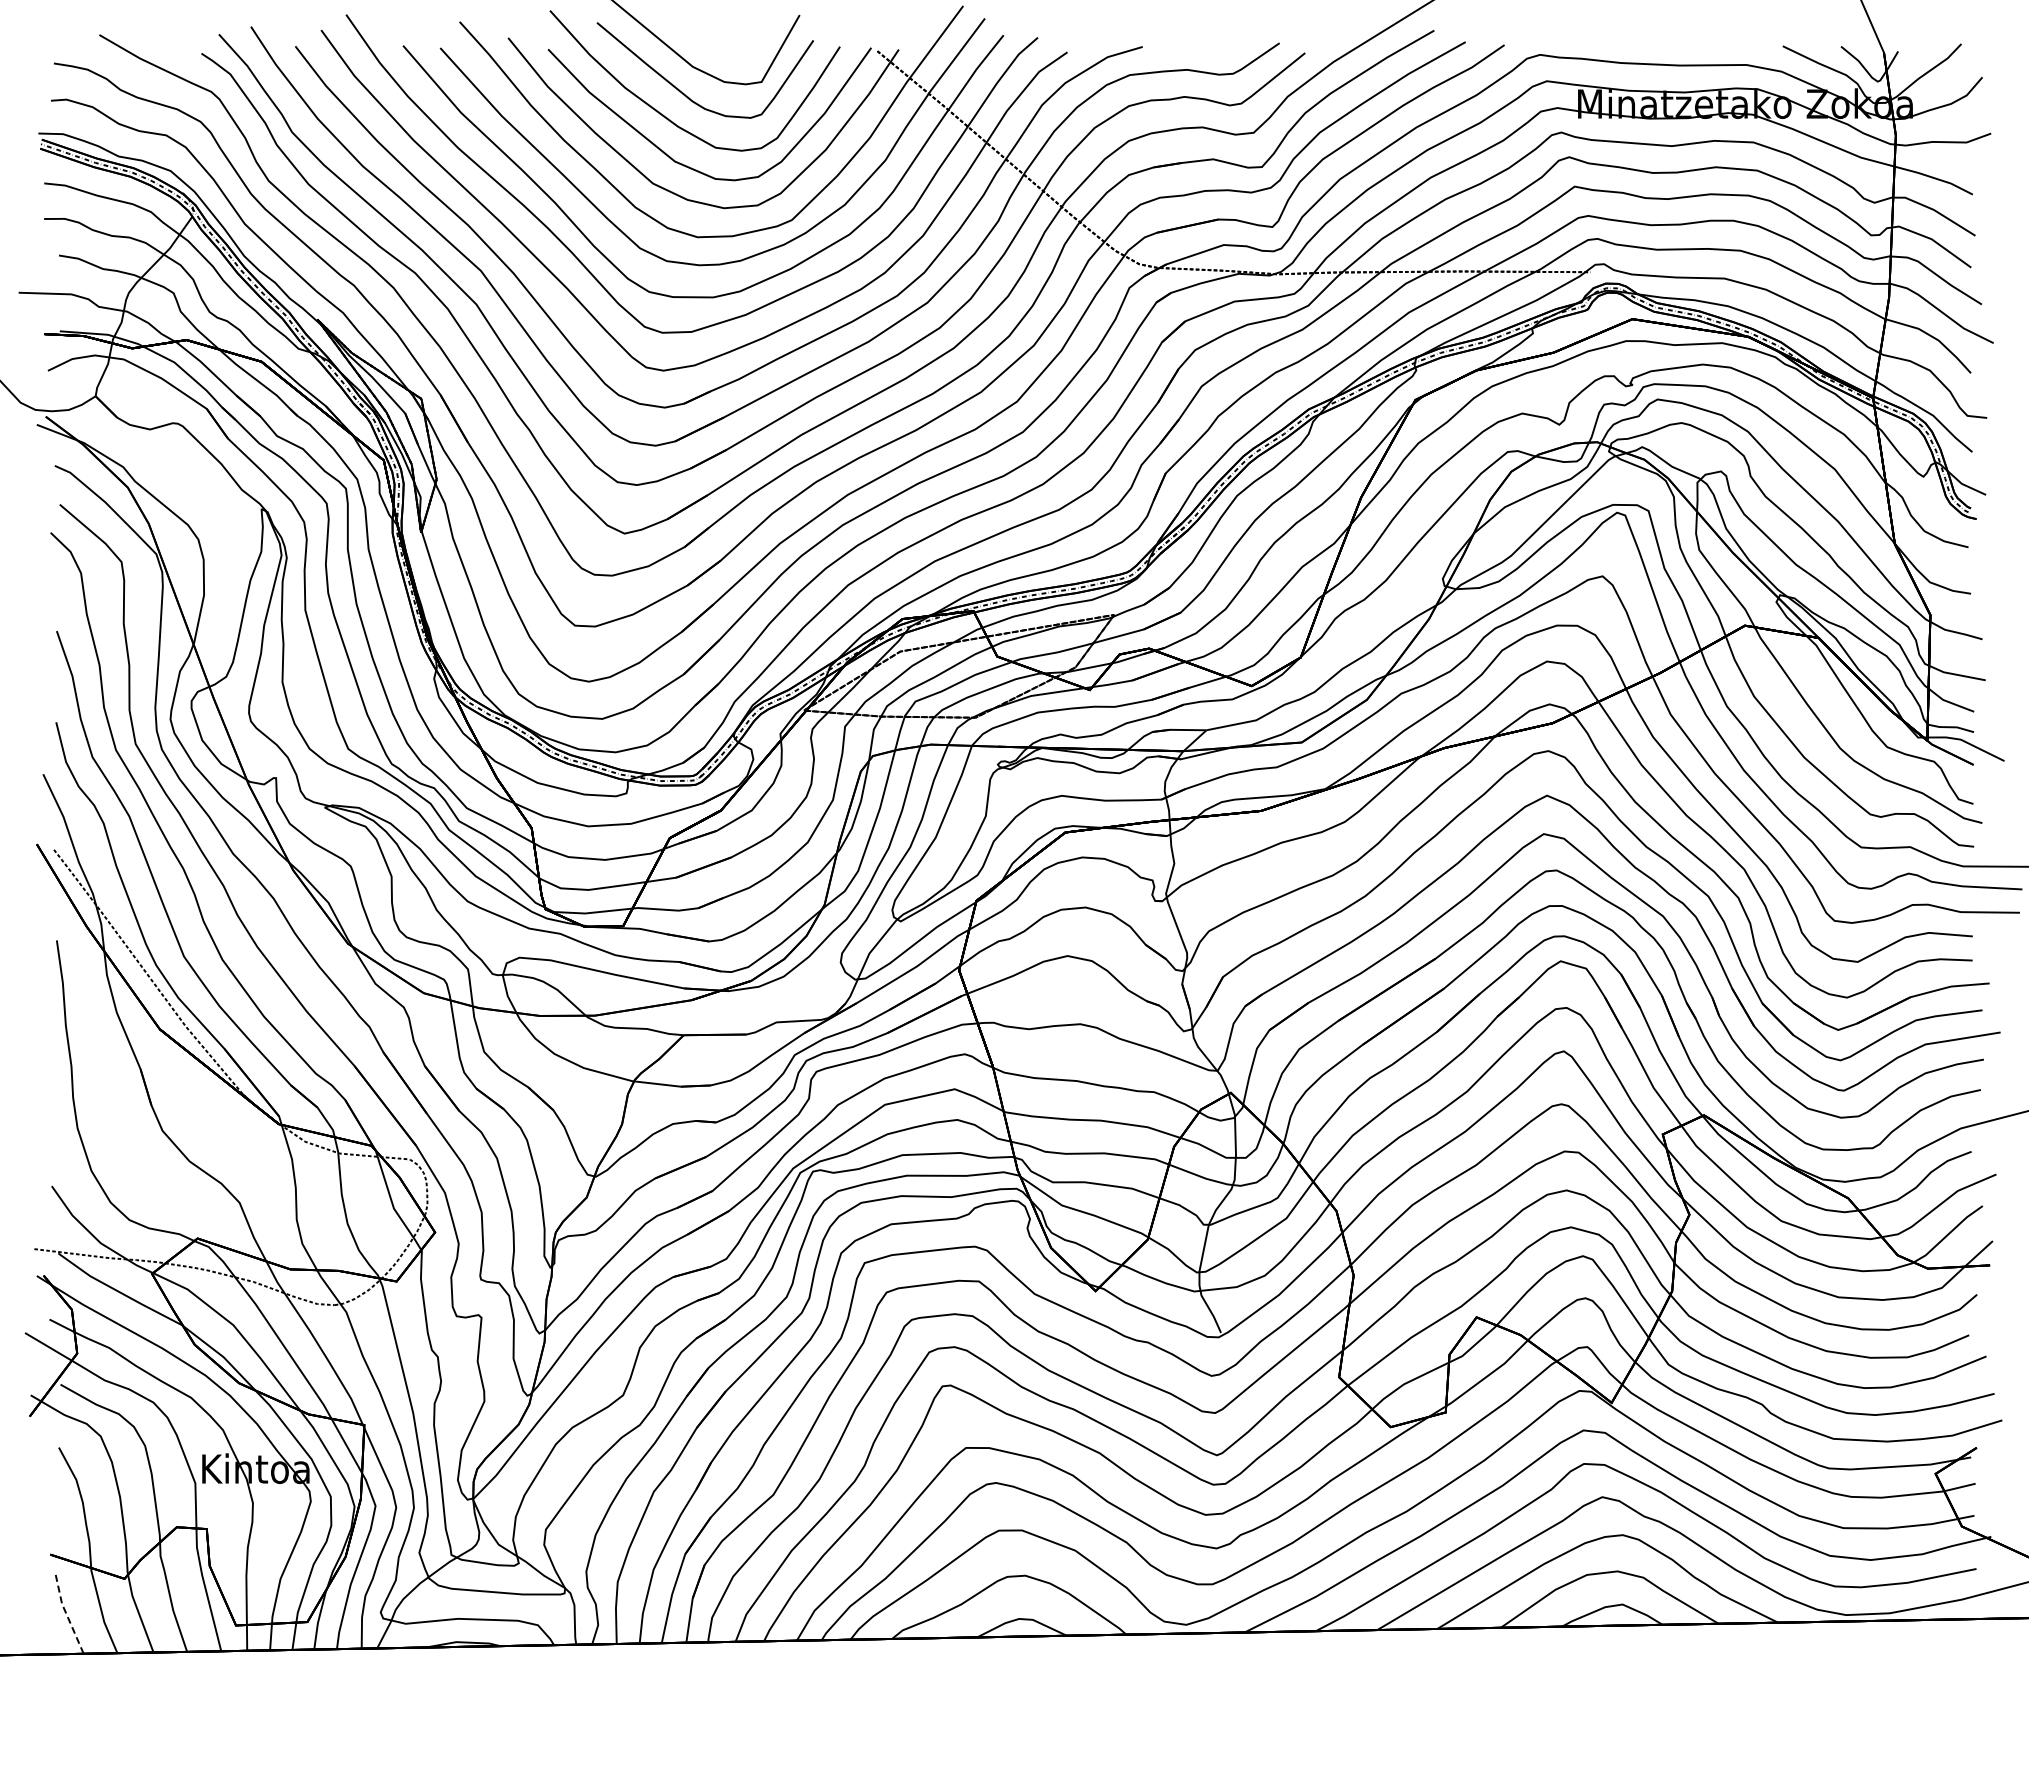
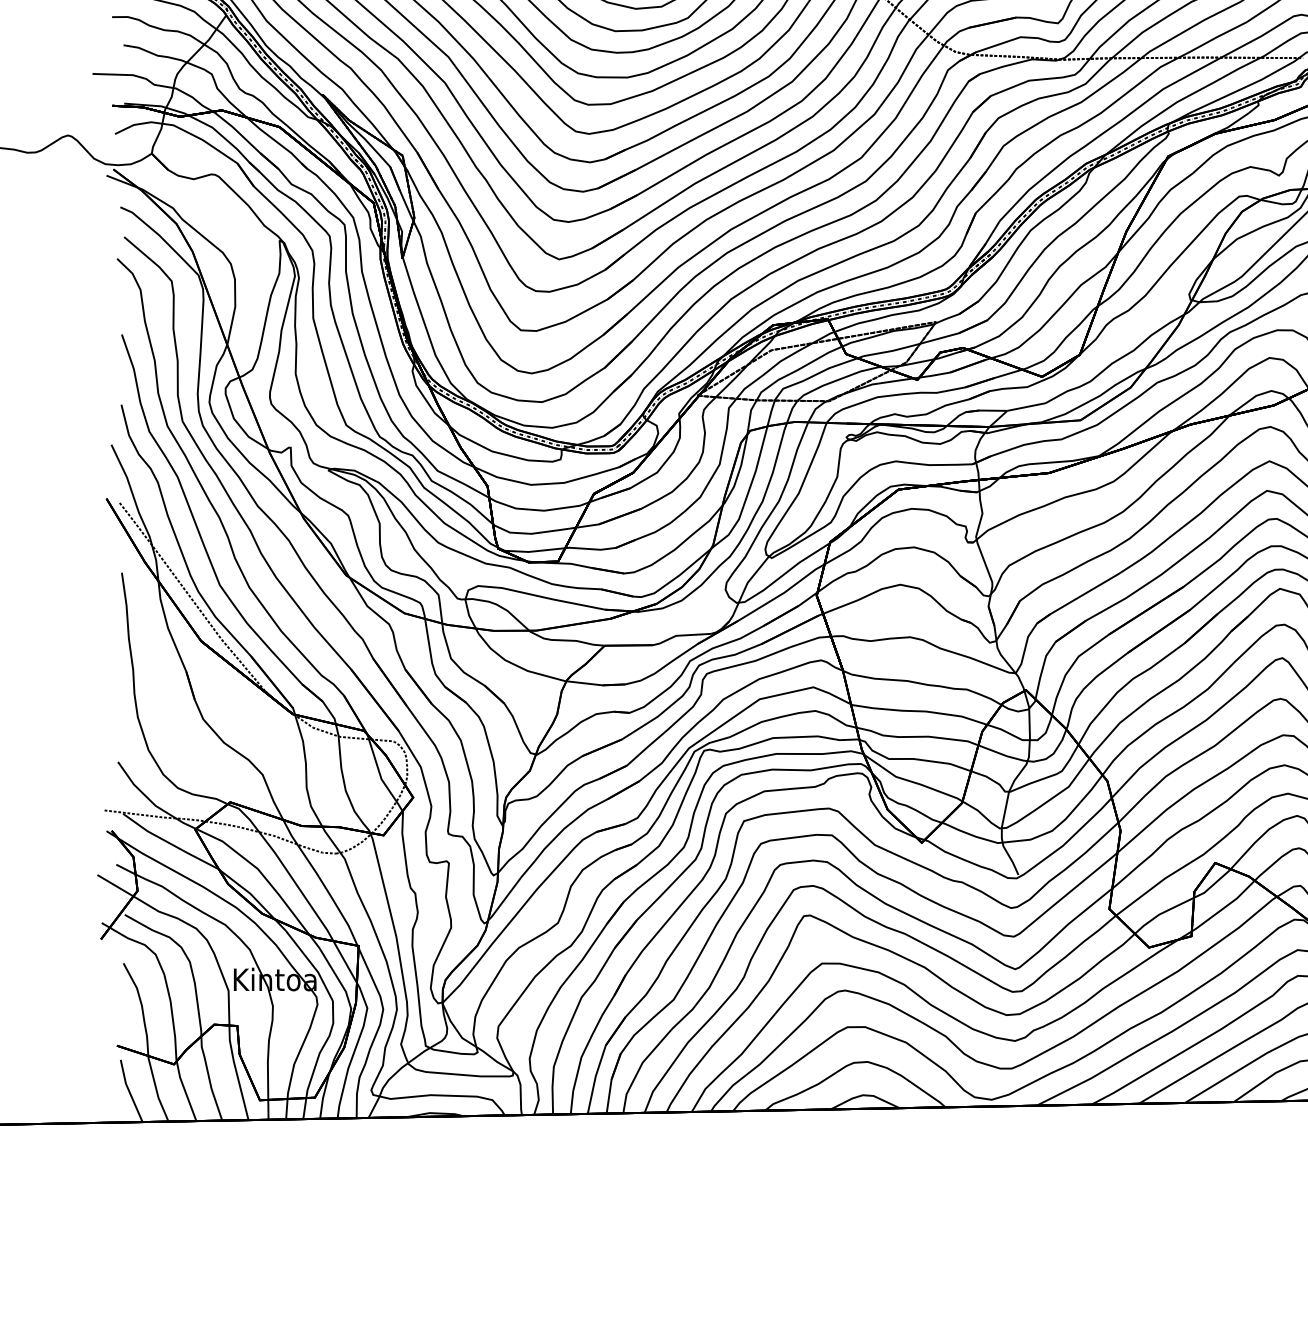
line: (66, 1613) -> (129, 1091), dashed -> solid

